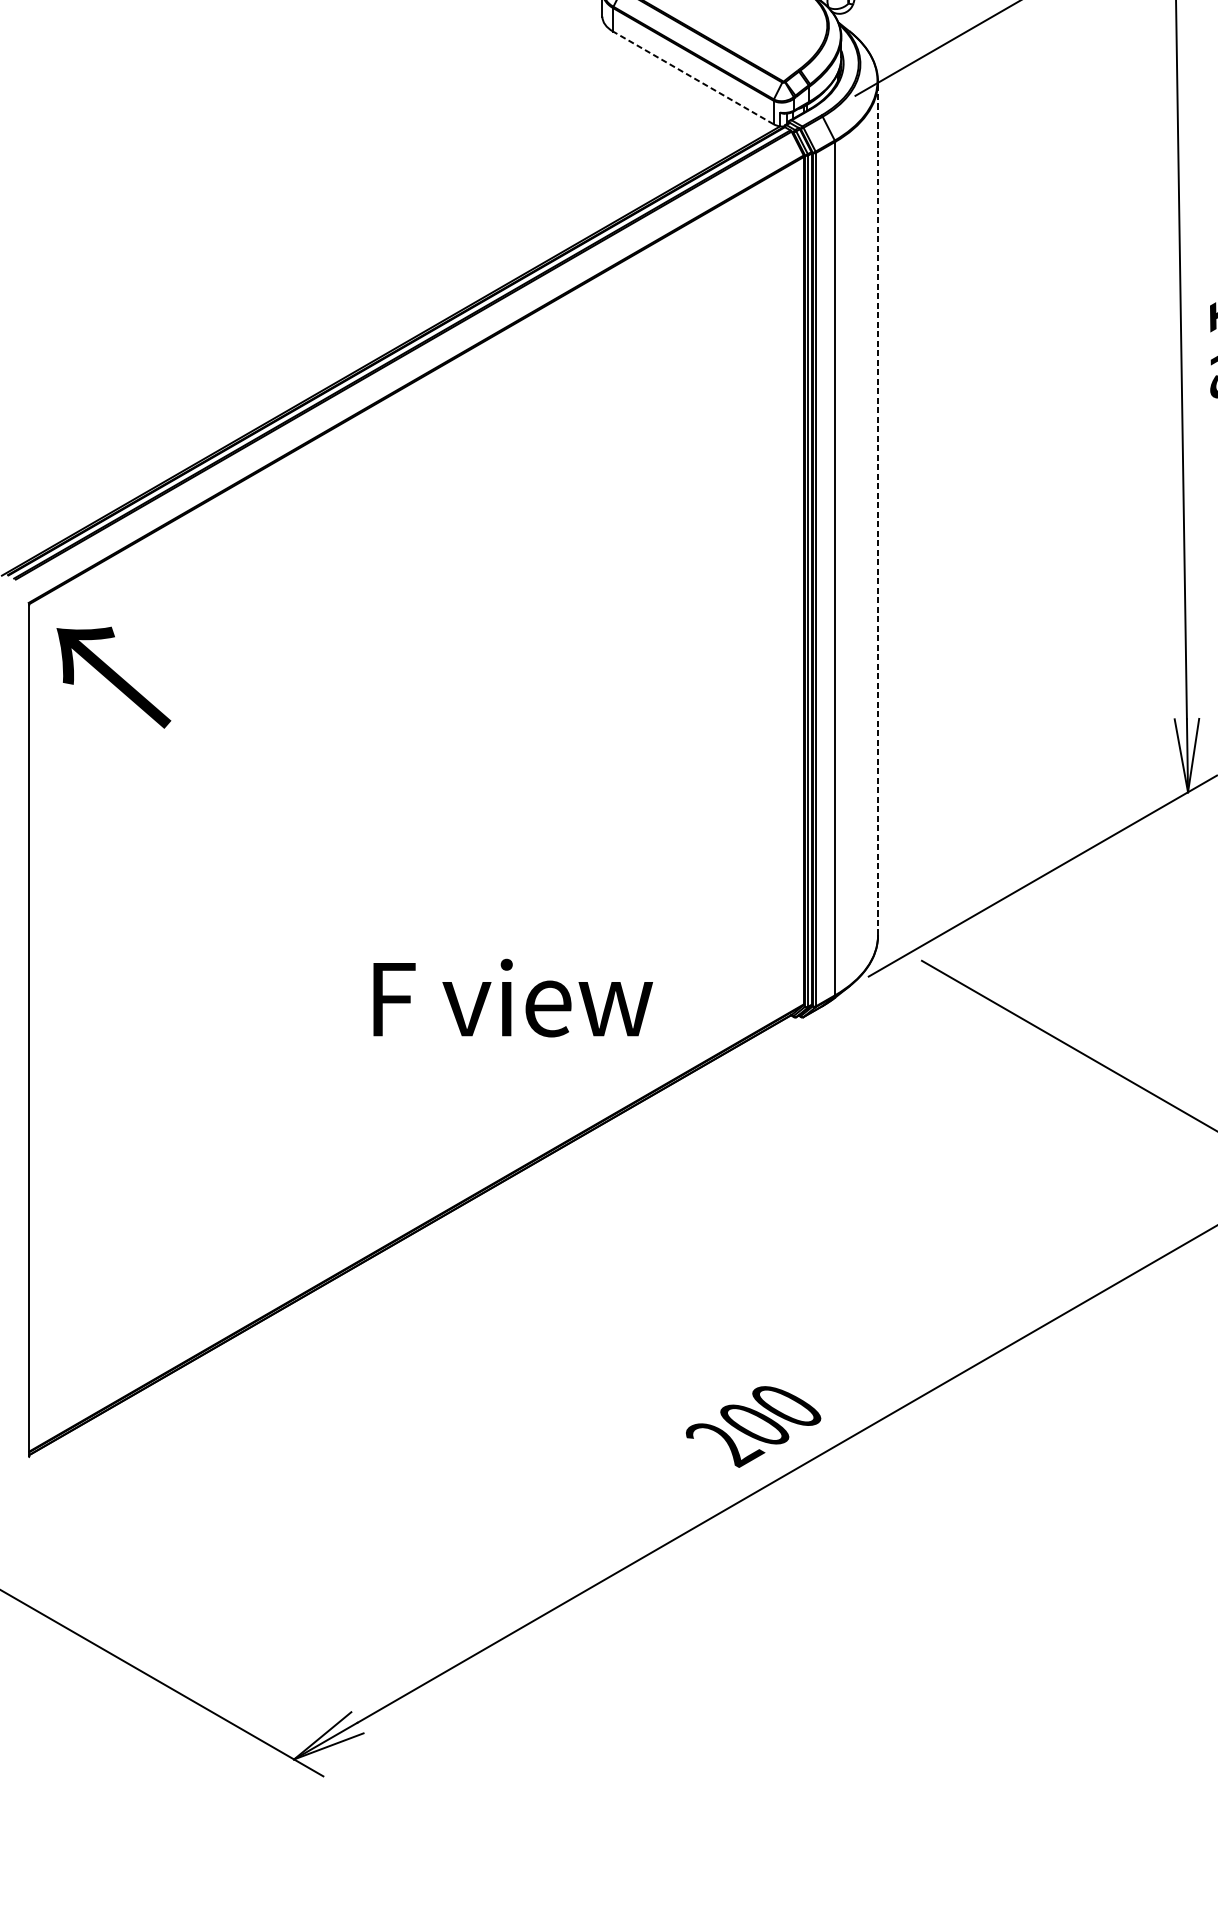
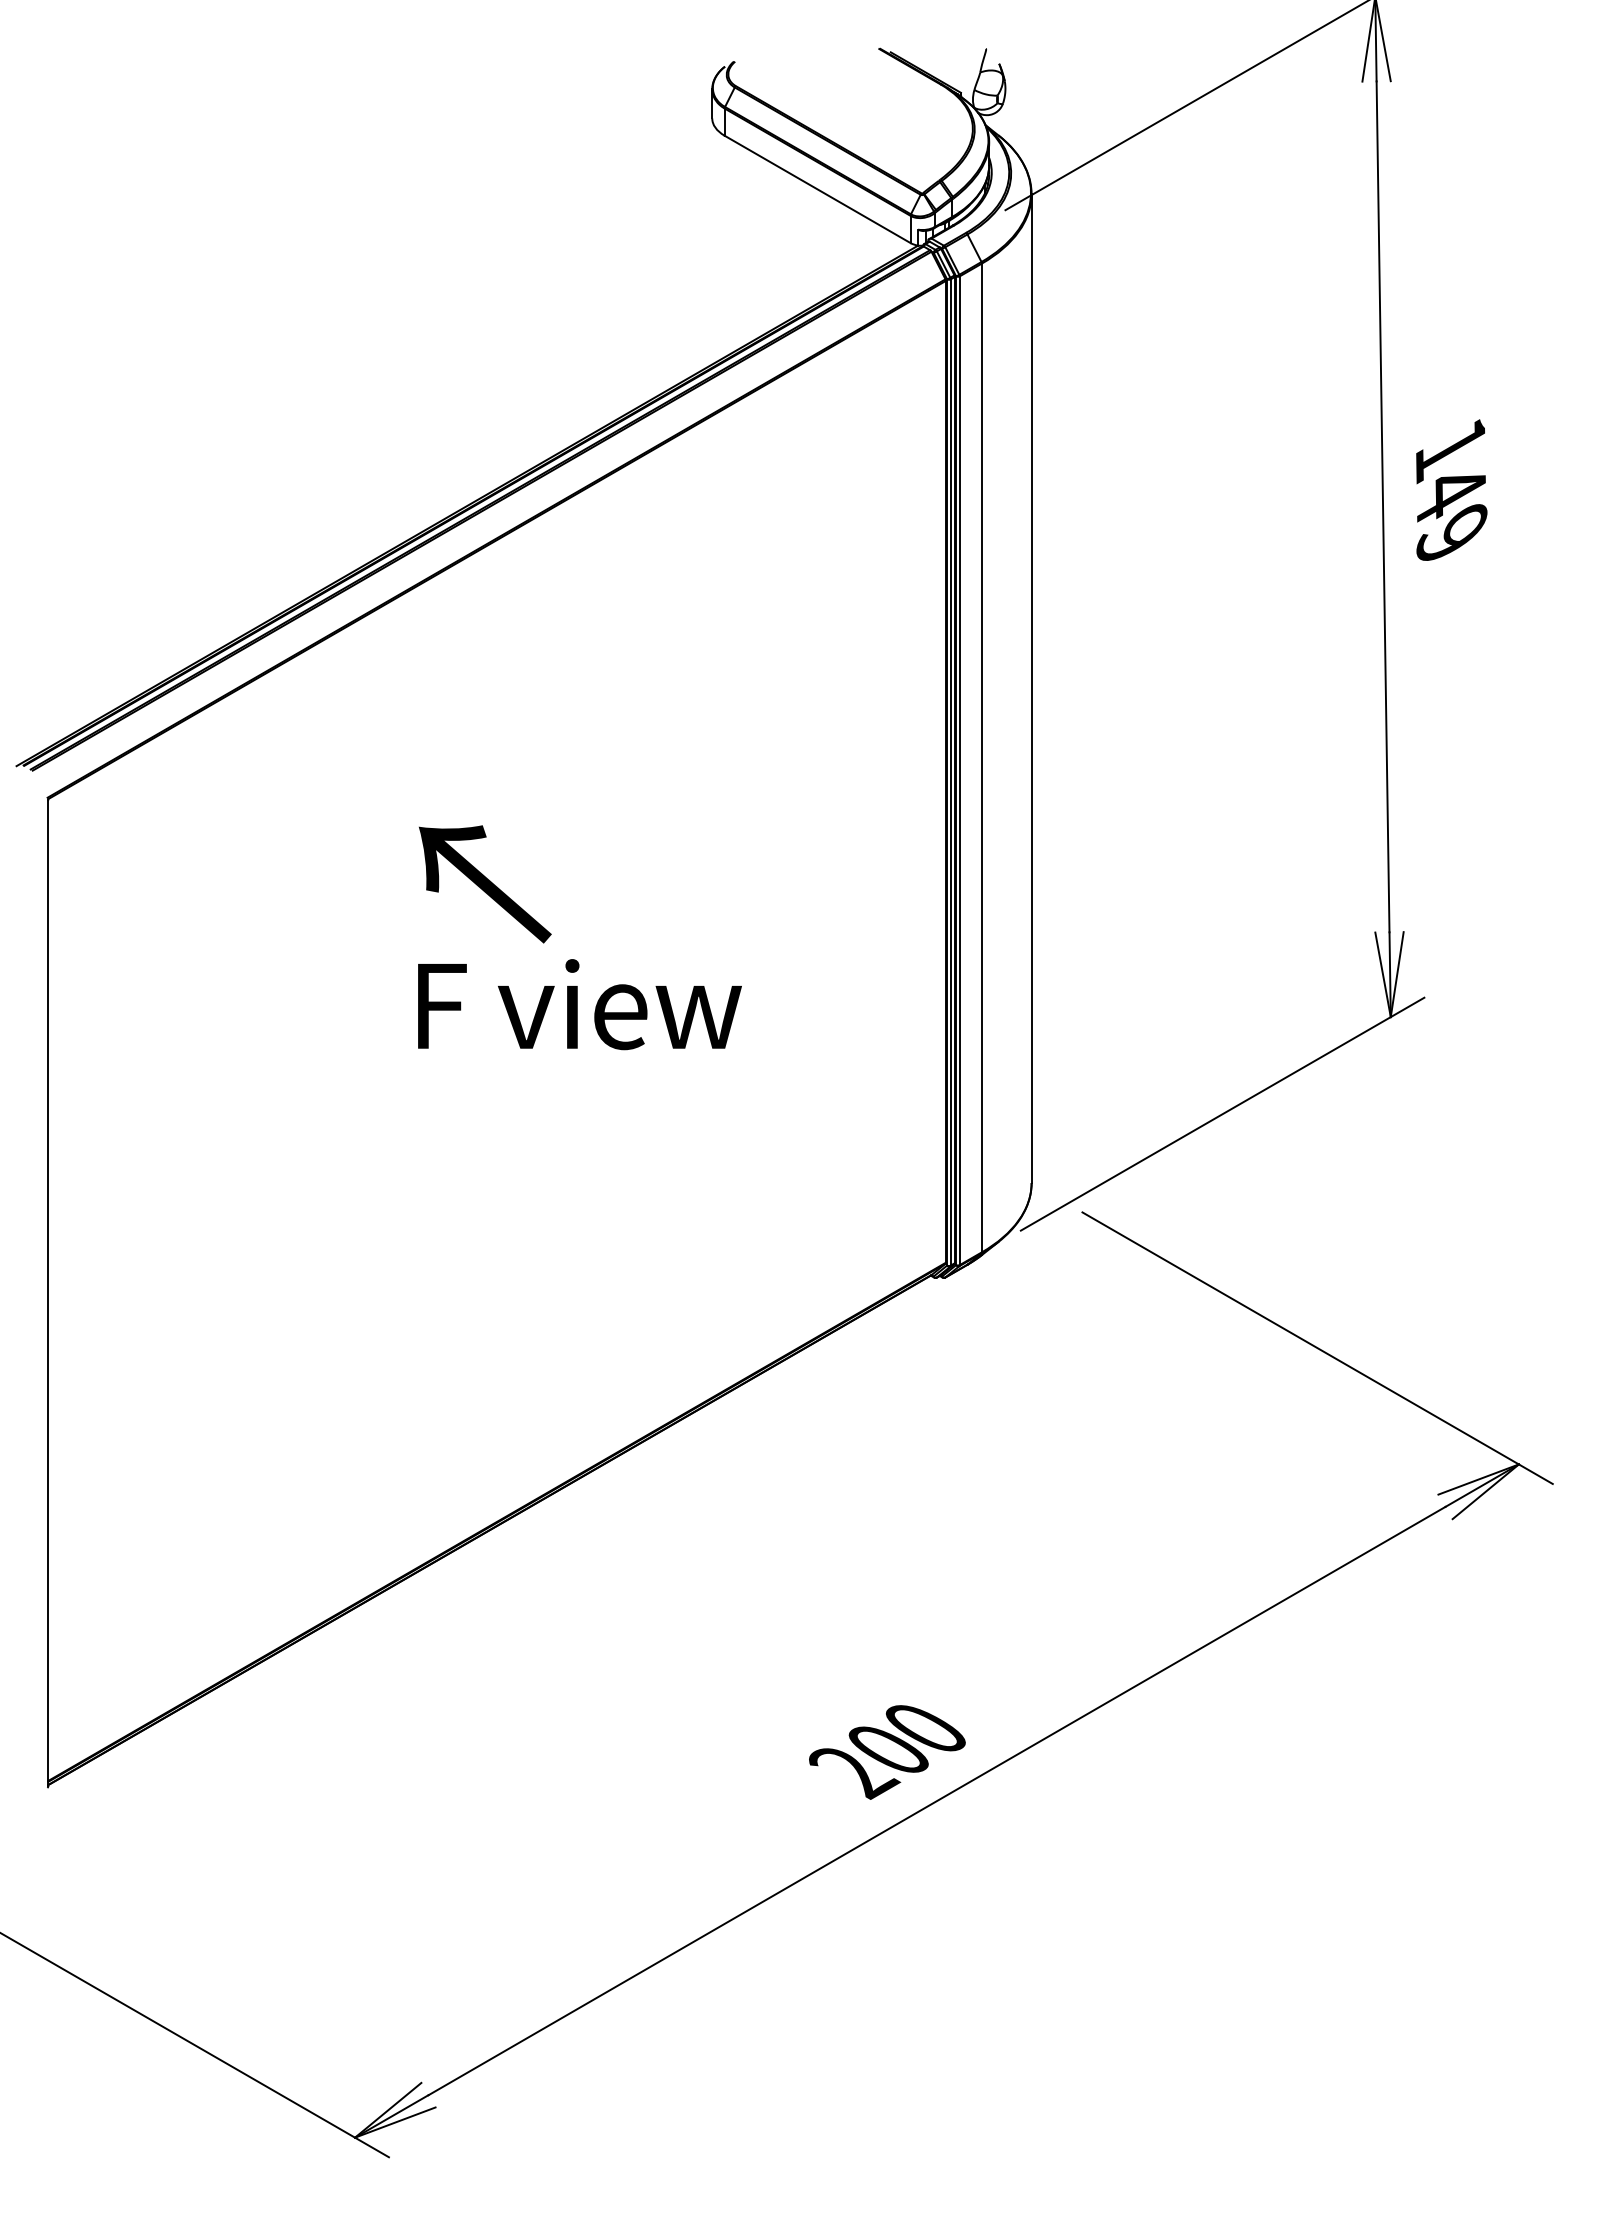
line: (693, 77) -> (817, 189), dashed -> solid
line: (877, 508) -> (1031, 688), dashed -> solid
text: (114, 677) -> (485, 884), moved
text: (512, 998) -> (579, 1004), moved

